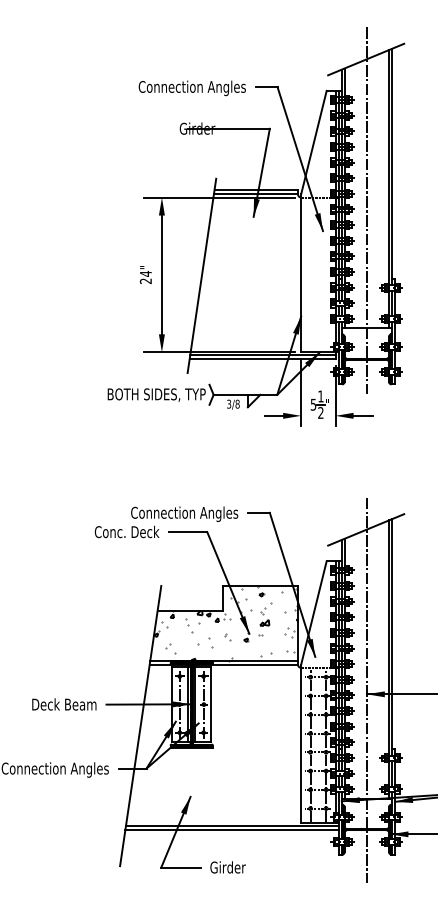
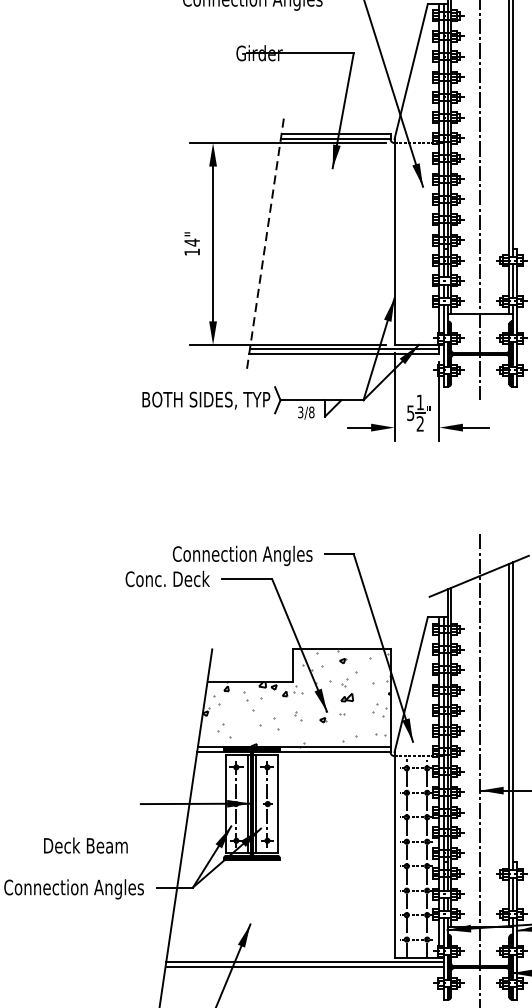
line: (201, 276) -> (264, 245), solid -> dashed
text: (145, 280) -> (191, 251), 24" -> 14"
text: (64, 704) -> (86, 845), moved

